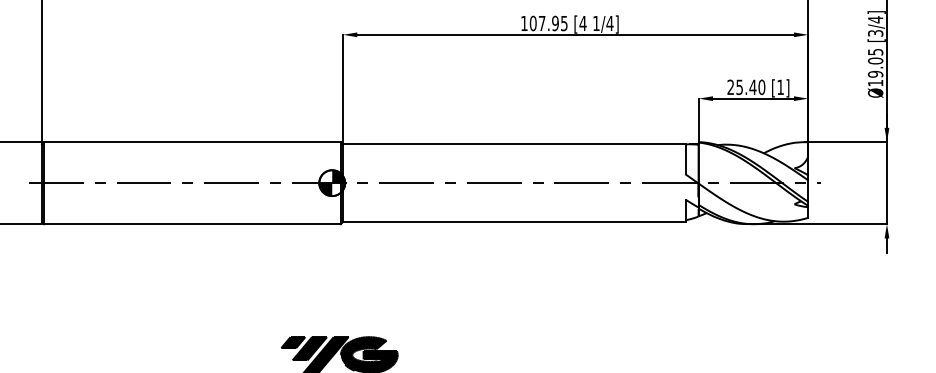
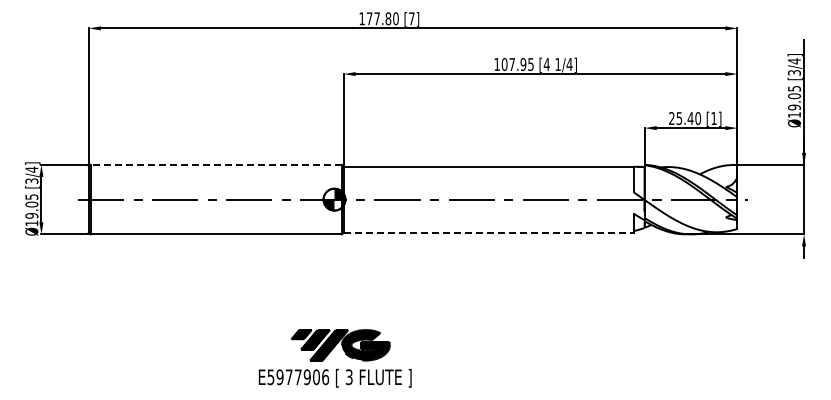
line: (192, 141) -> (216, 164), solid -> dashed
line: (514, 221) -> (488, 232), solid -> dashed

